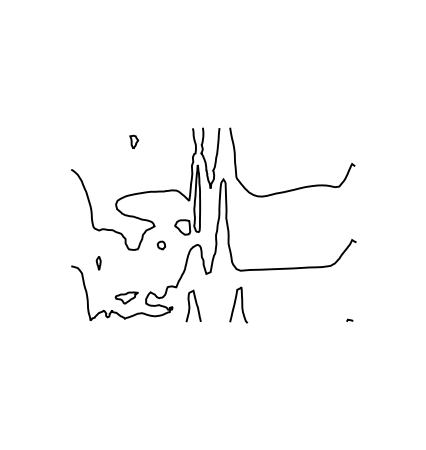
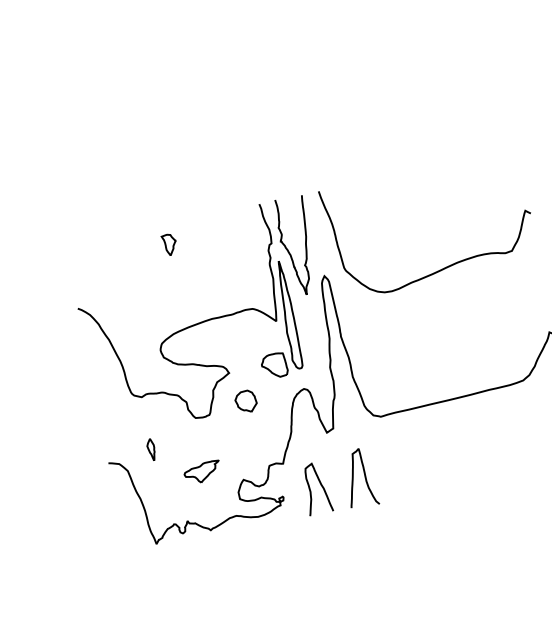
part: (161, 245) -> (246, 401), size x1.67
part: (126, 297) -> (201, 471), moved
curve: (235, 304) -> (354, 478), moved

